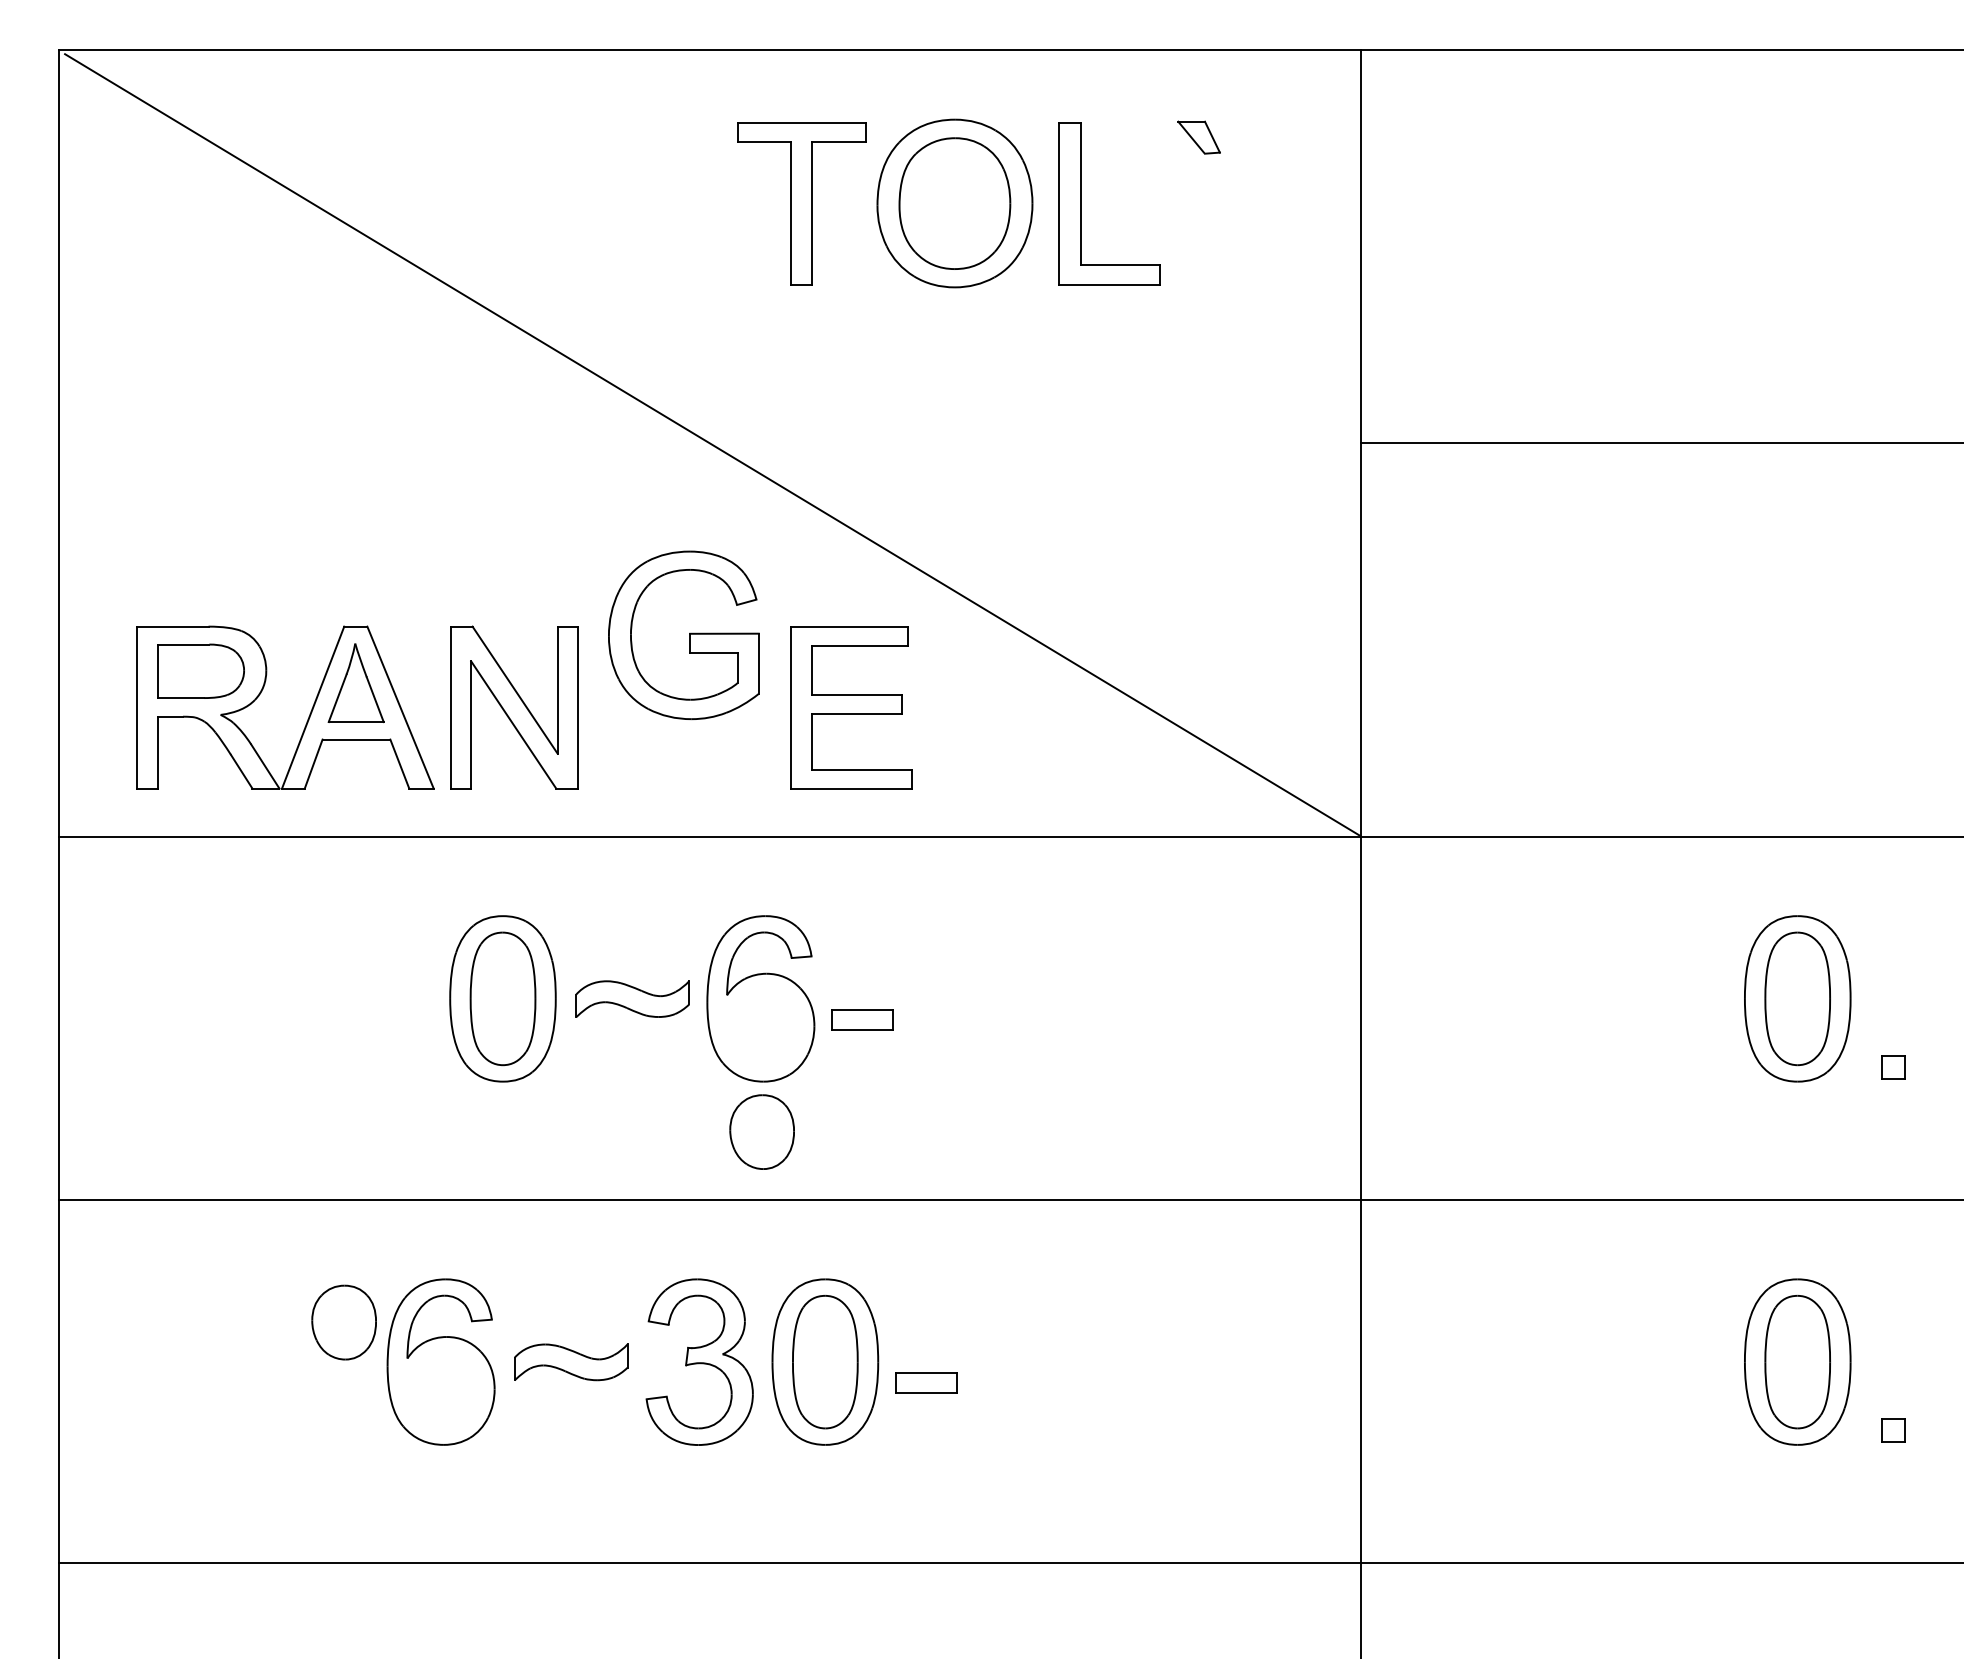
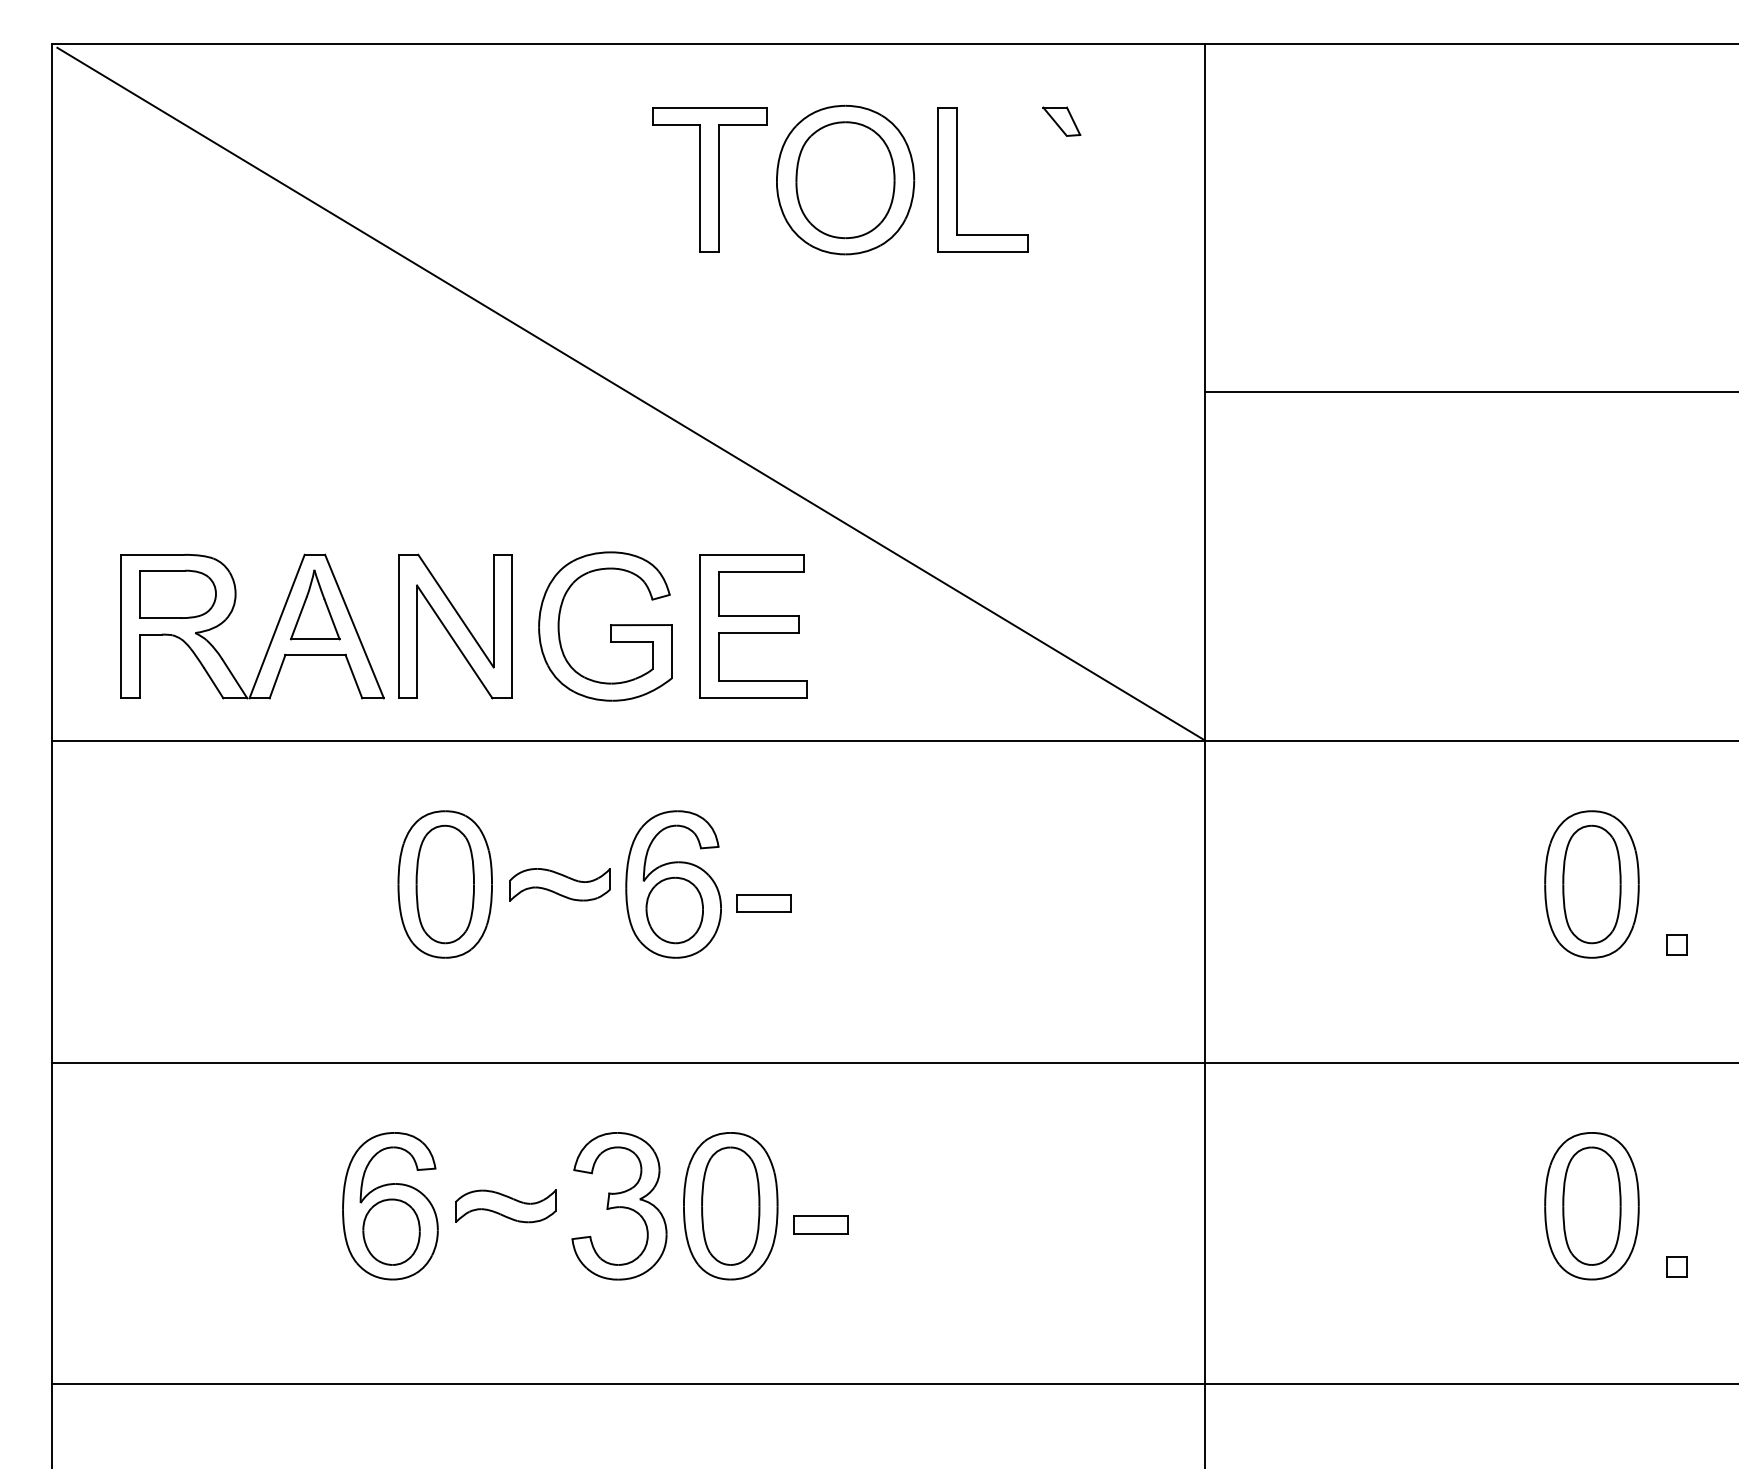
part: (683, 635) -> (605, 626), moved
part: (761, 1132) -> (674, 910), moved
part: (344, 1321) -> (391, 1231), moved

